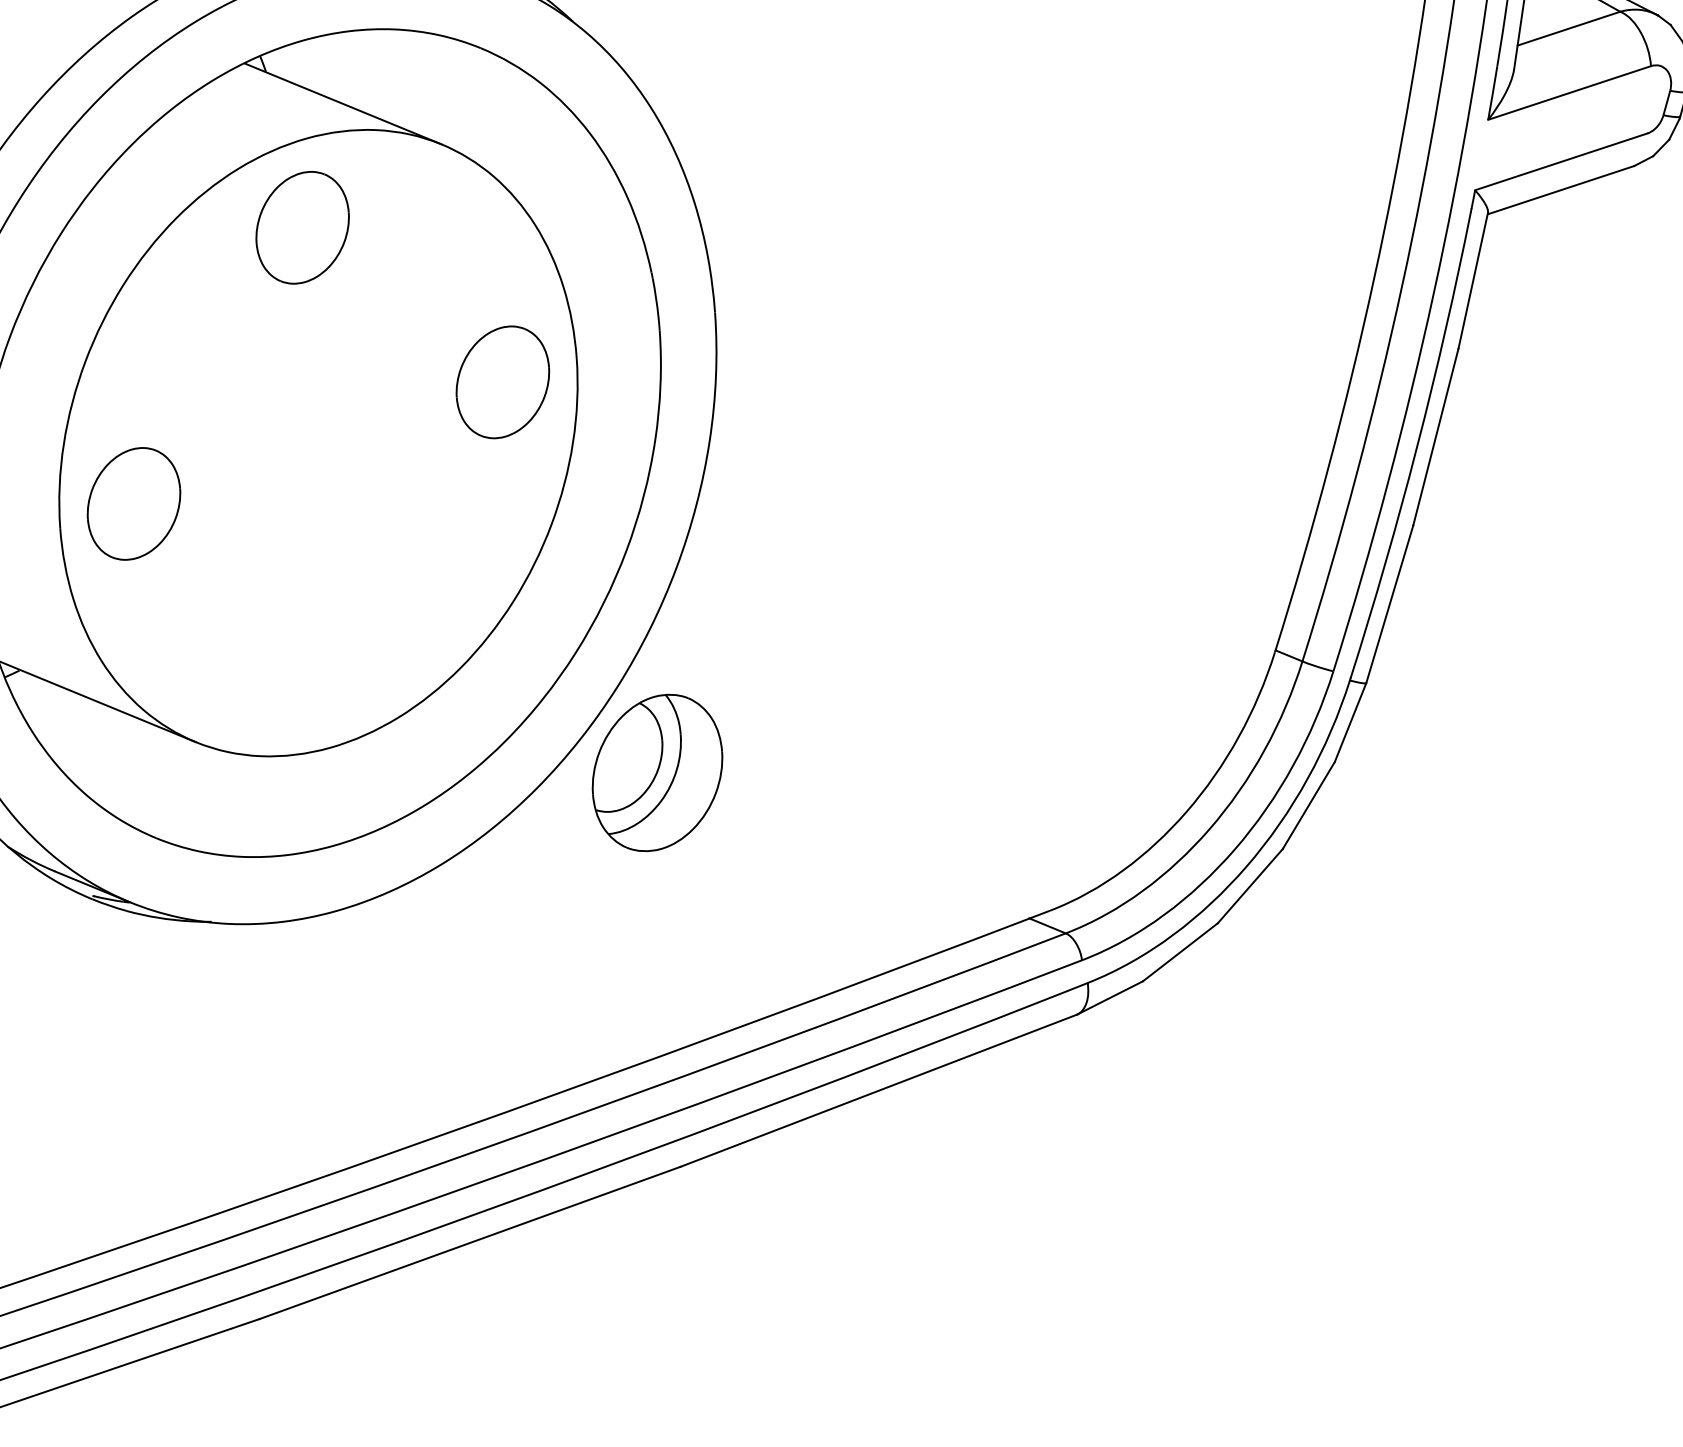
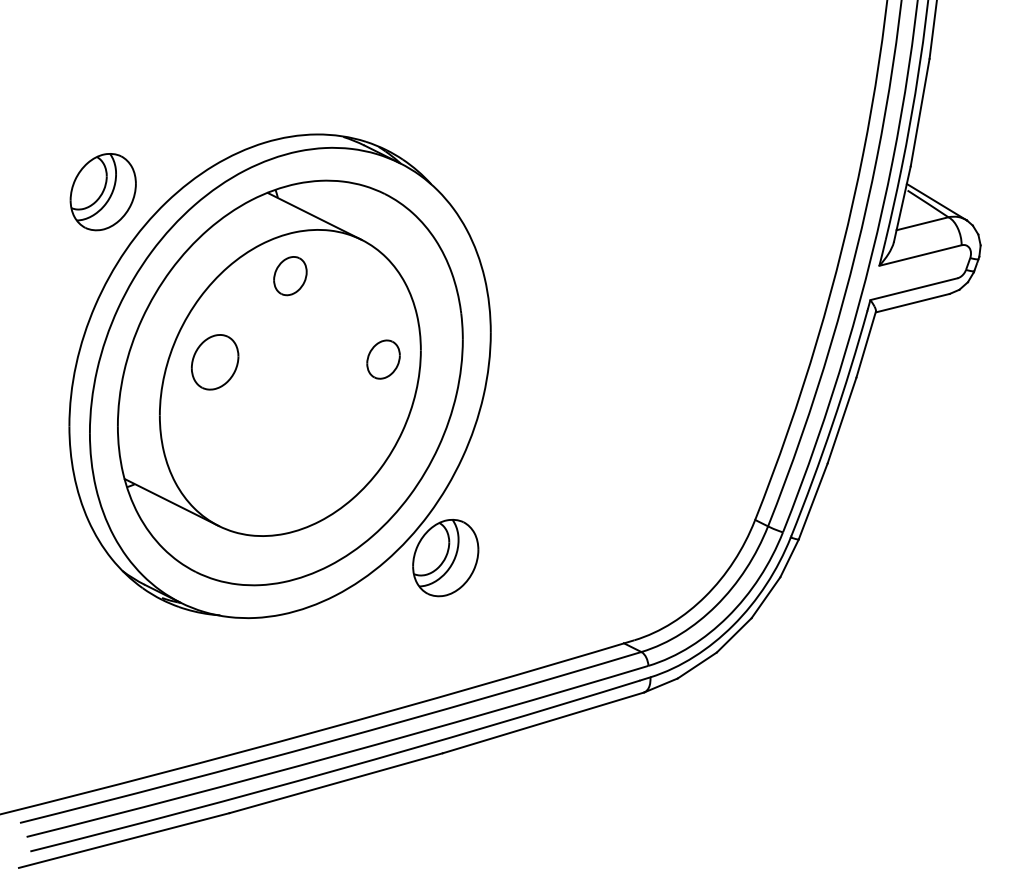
part: (302, 226) -> (290, 275), size x0.7
part: (502, 382) -> (383, 359), size x0.7
part: (132, 504) -> (214, 362), moved

